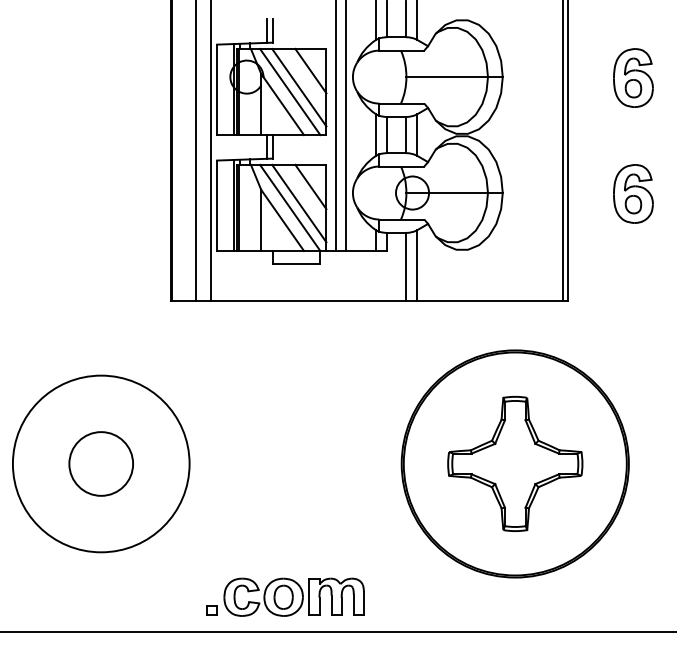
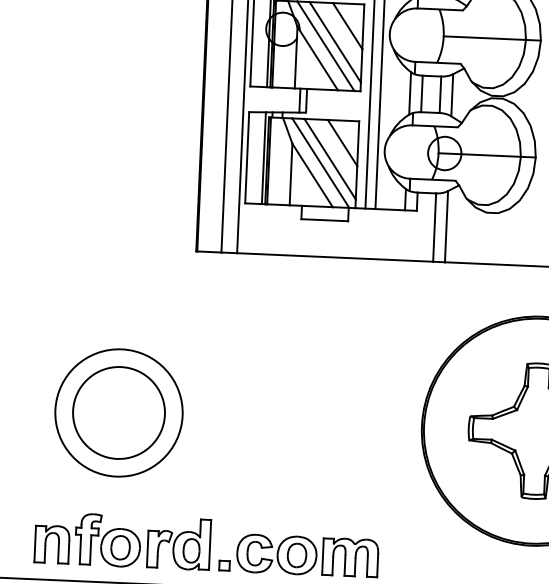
circle: (100, 463) -> (118, 412), size x1.43
circle: (101, 463) -> (119, 412), size x0.71
part: (110, 590) -> (122, 540), added

